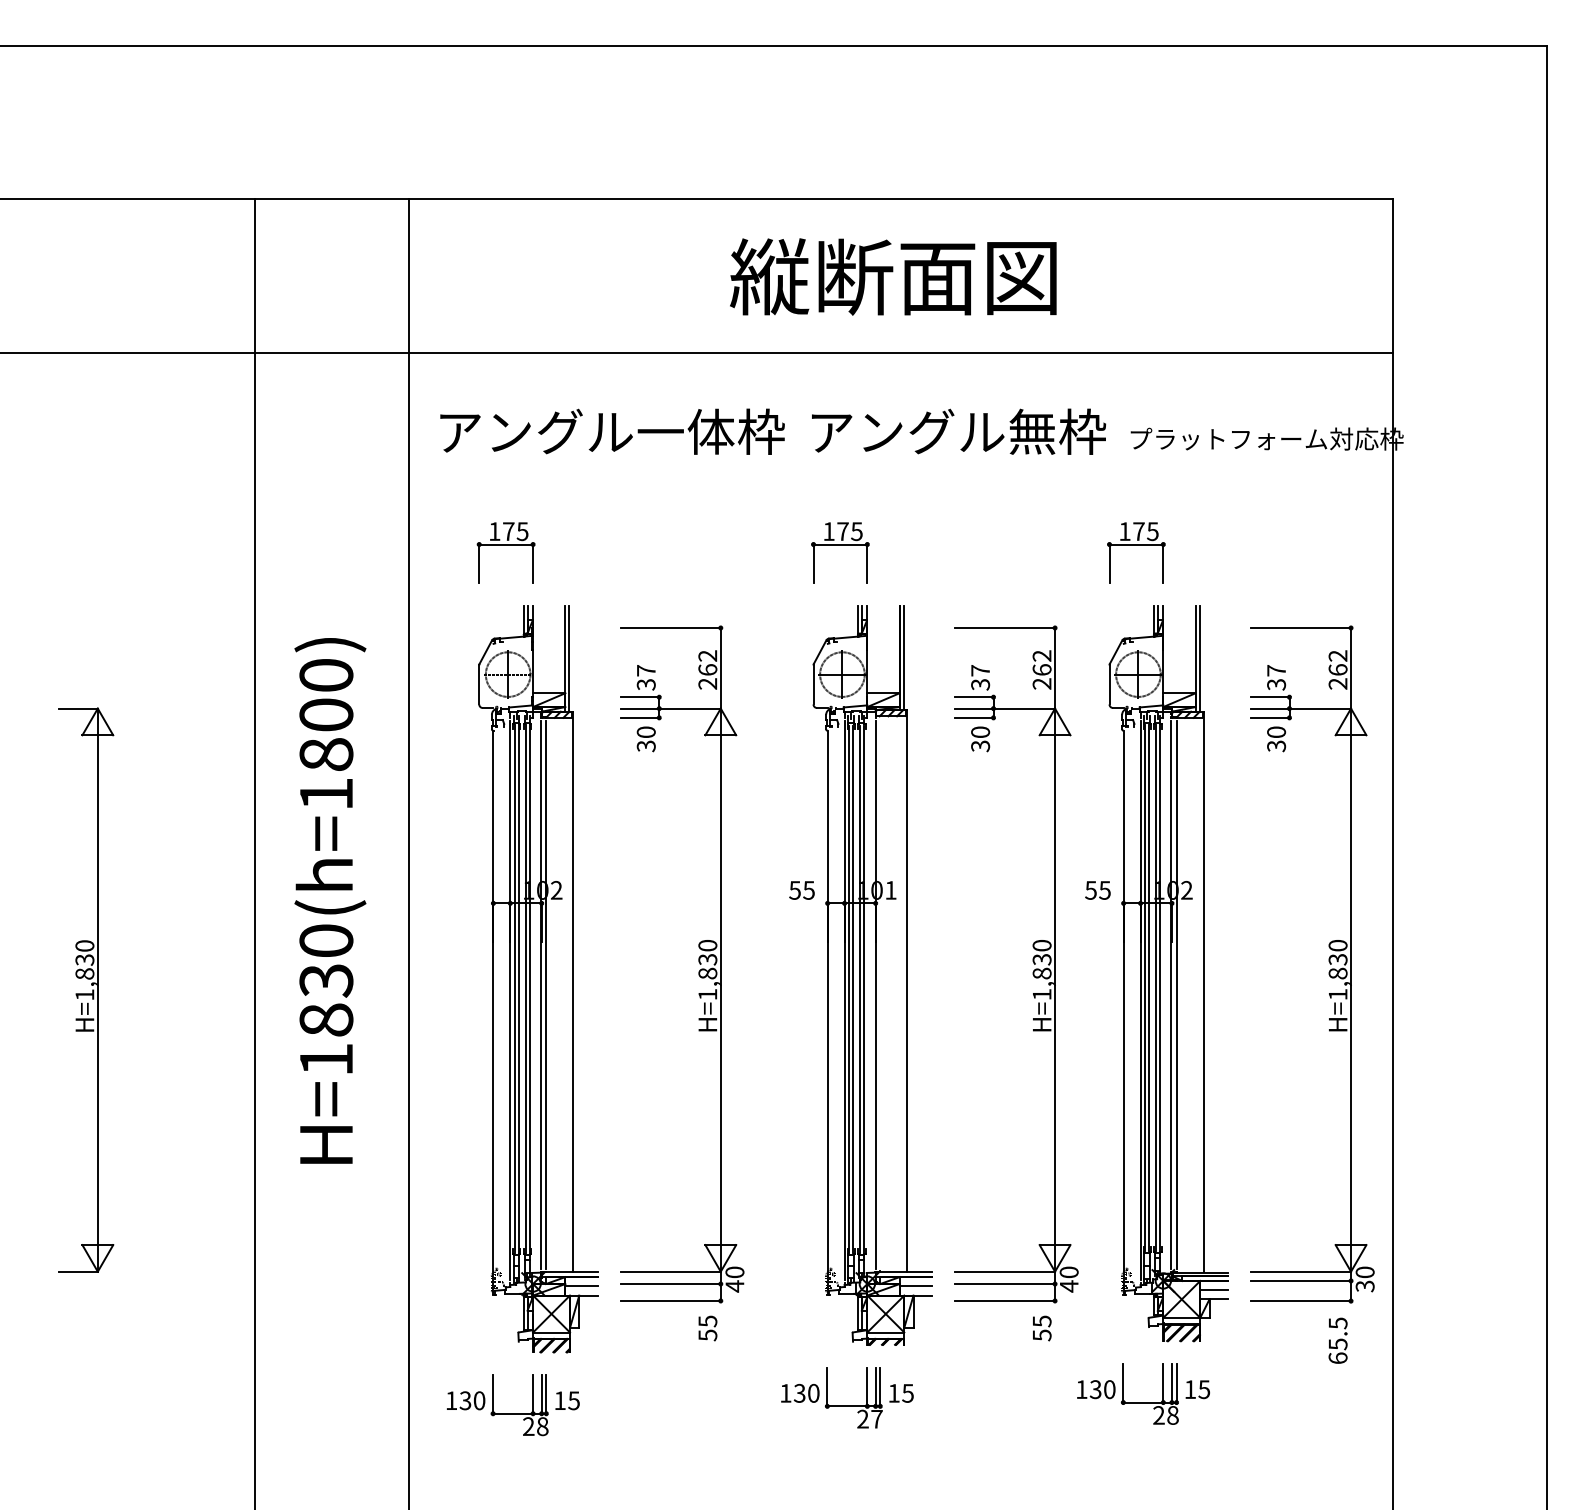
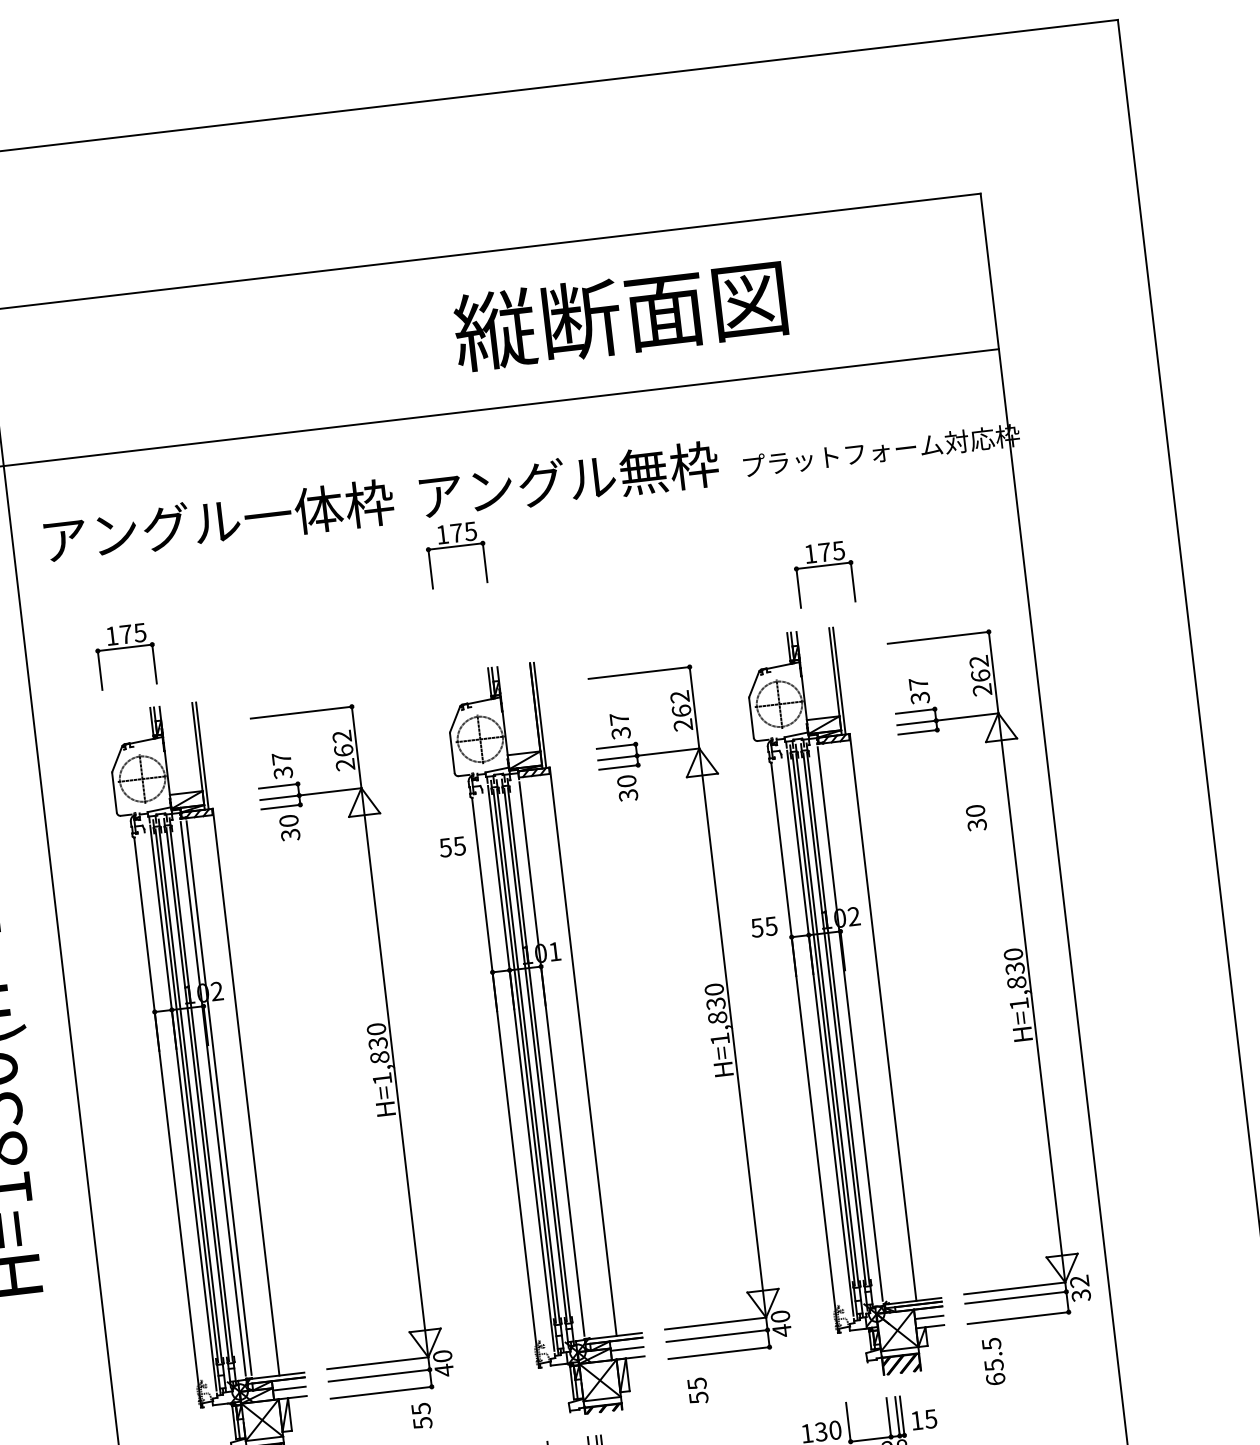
text: (893, 276) -> (620, 315), moved
part: (840, 545) -> (455, 547), moved
part: (1136, 545) -> (823, 566), moved
text: (1276, 739) -> (976, 818), moved
text: (801, 890) -> (452, 847), moved
line: (1176, 994) -> (855, 1023), removed
text: (1364, 1272) -> (1078, 1281), 30 -> 32
text: (1042, 1328) -> (698, 1390), moved
text: (1337, 1340) -> (993, 1361), moved

